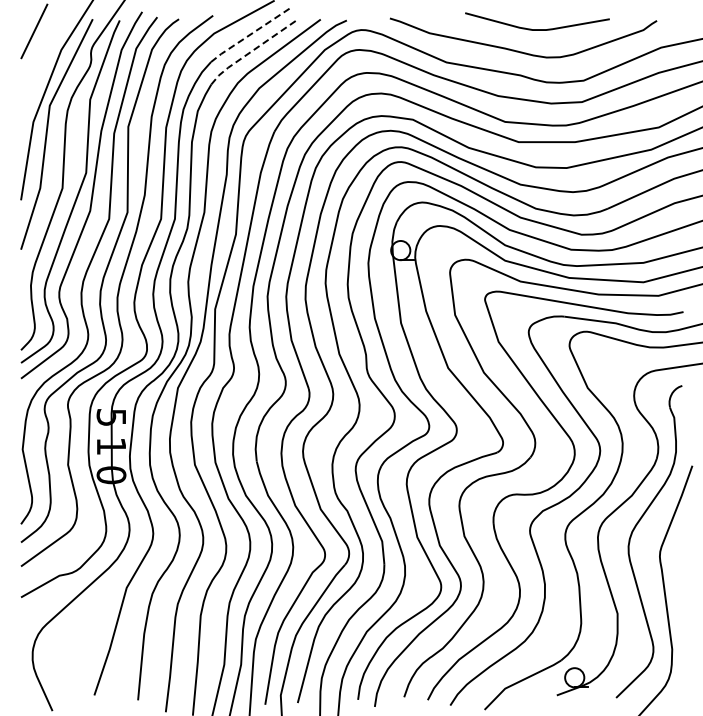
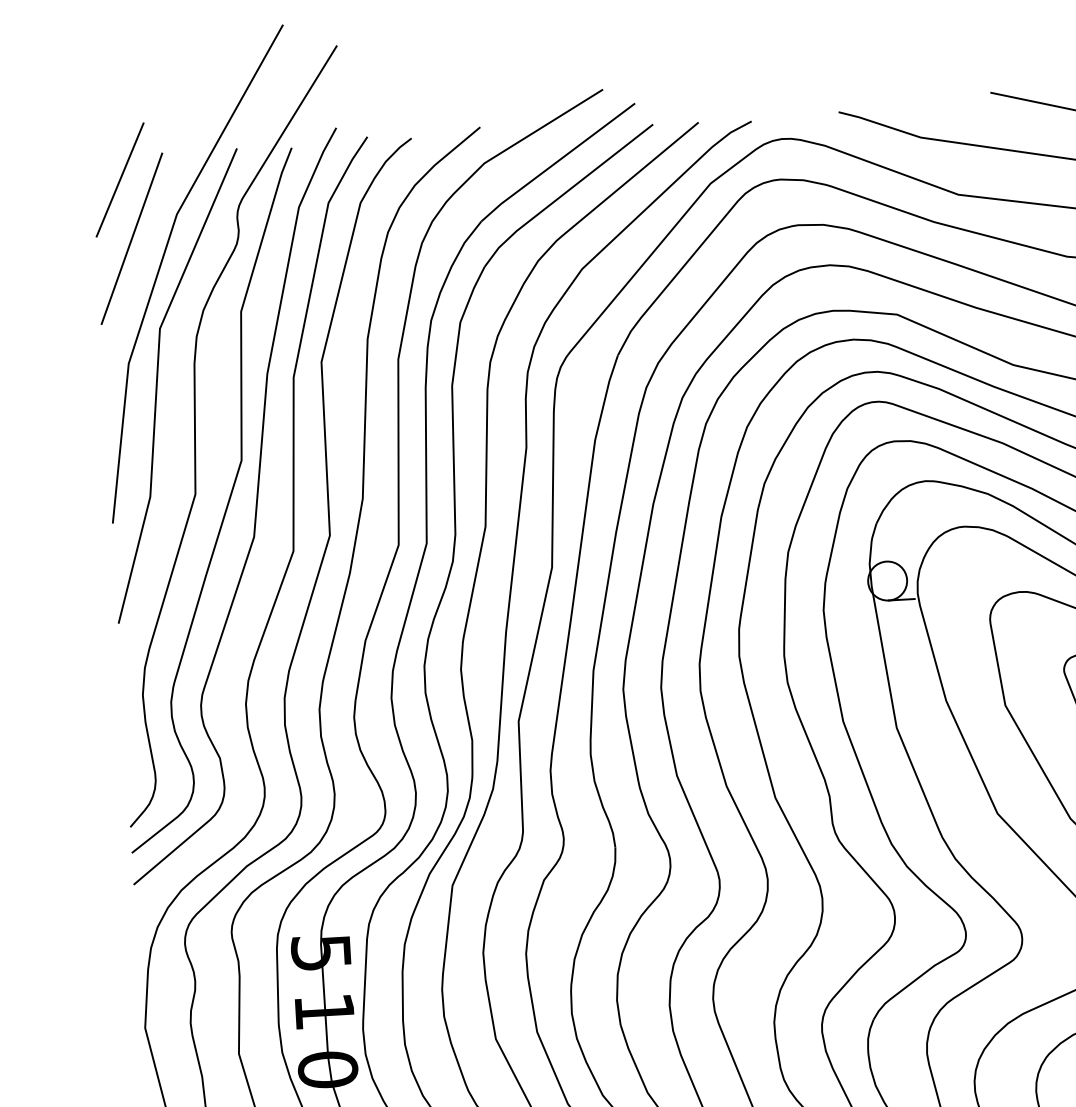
line: (249, 35) -> (556, 163), dashed -> solid
line: (252, 50) -> (564, 193), dashed -> solid
line: (38, 60) -> (131, 238), added

